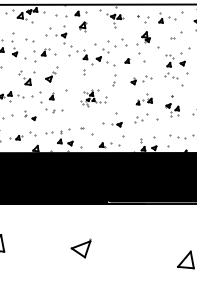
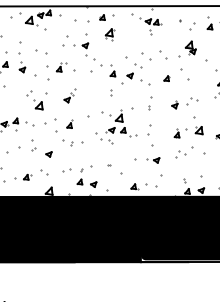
part: (51, 74) -> (69, 95), size x0.71
part: (93, 97) -> (123, 125), size x1.67
part: (144, 98) -> (188, 126), size x1.43
part: (29, 115) -> (41, 148), size x1.43

